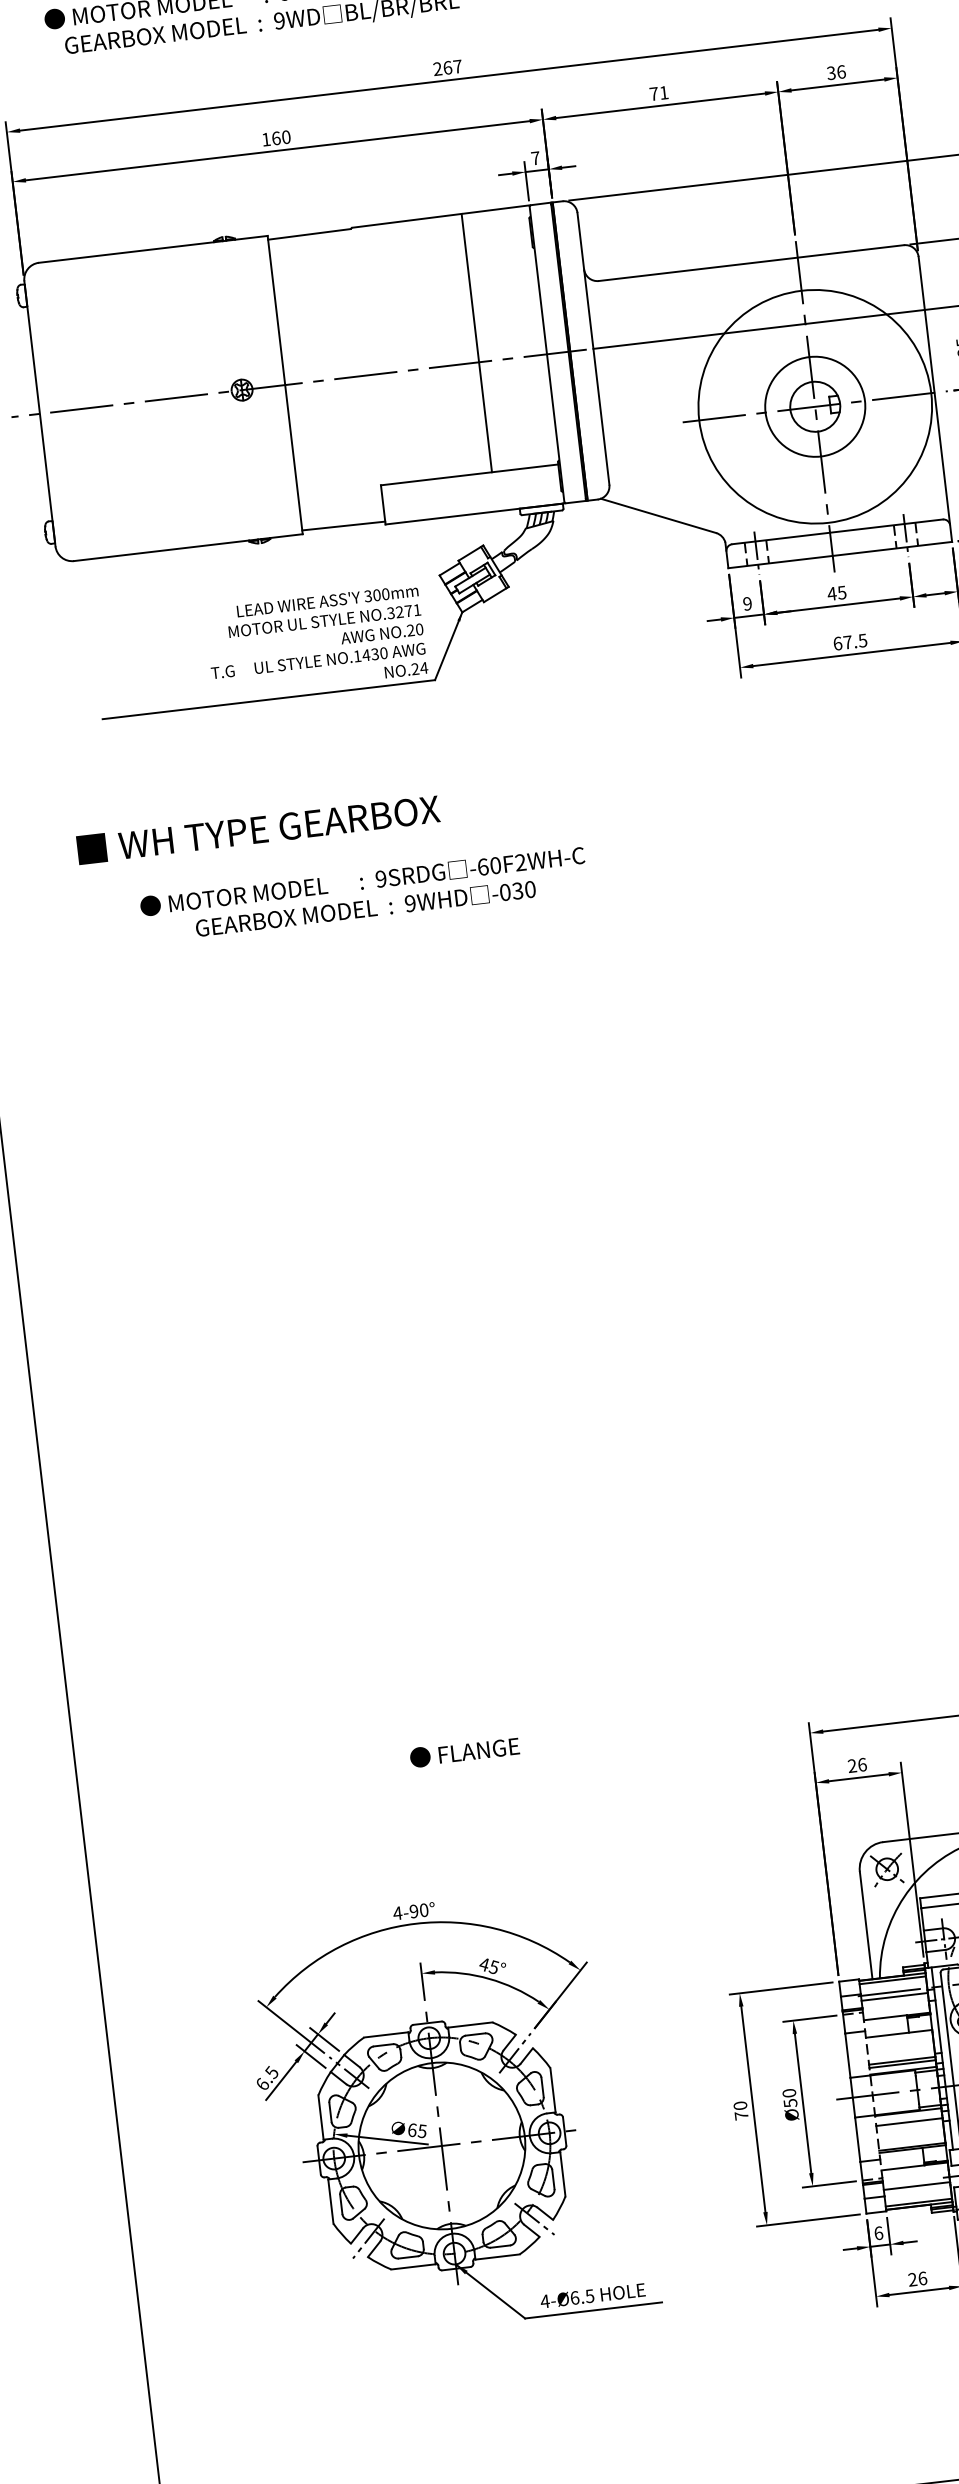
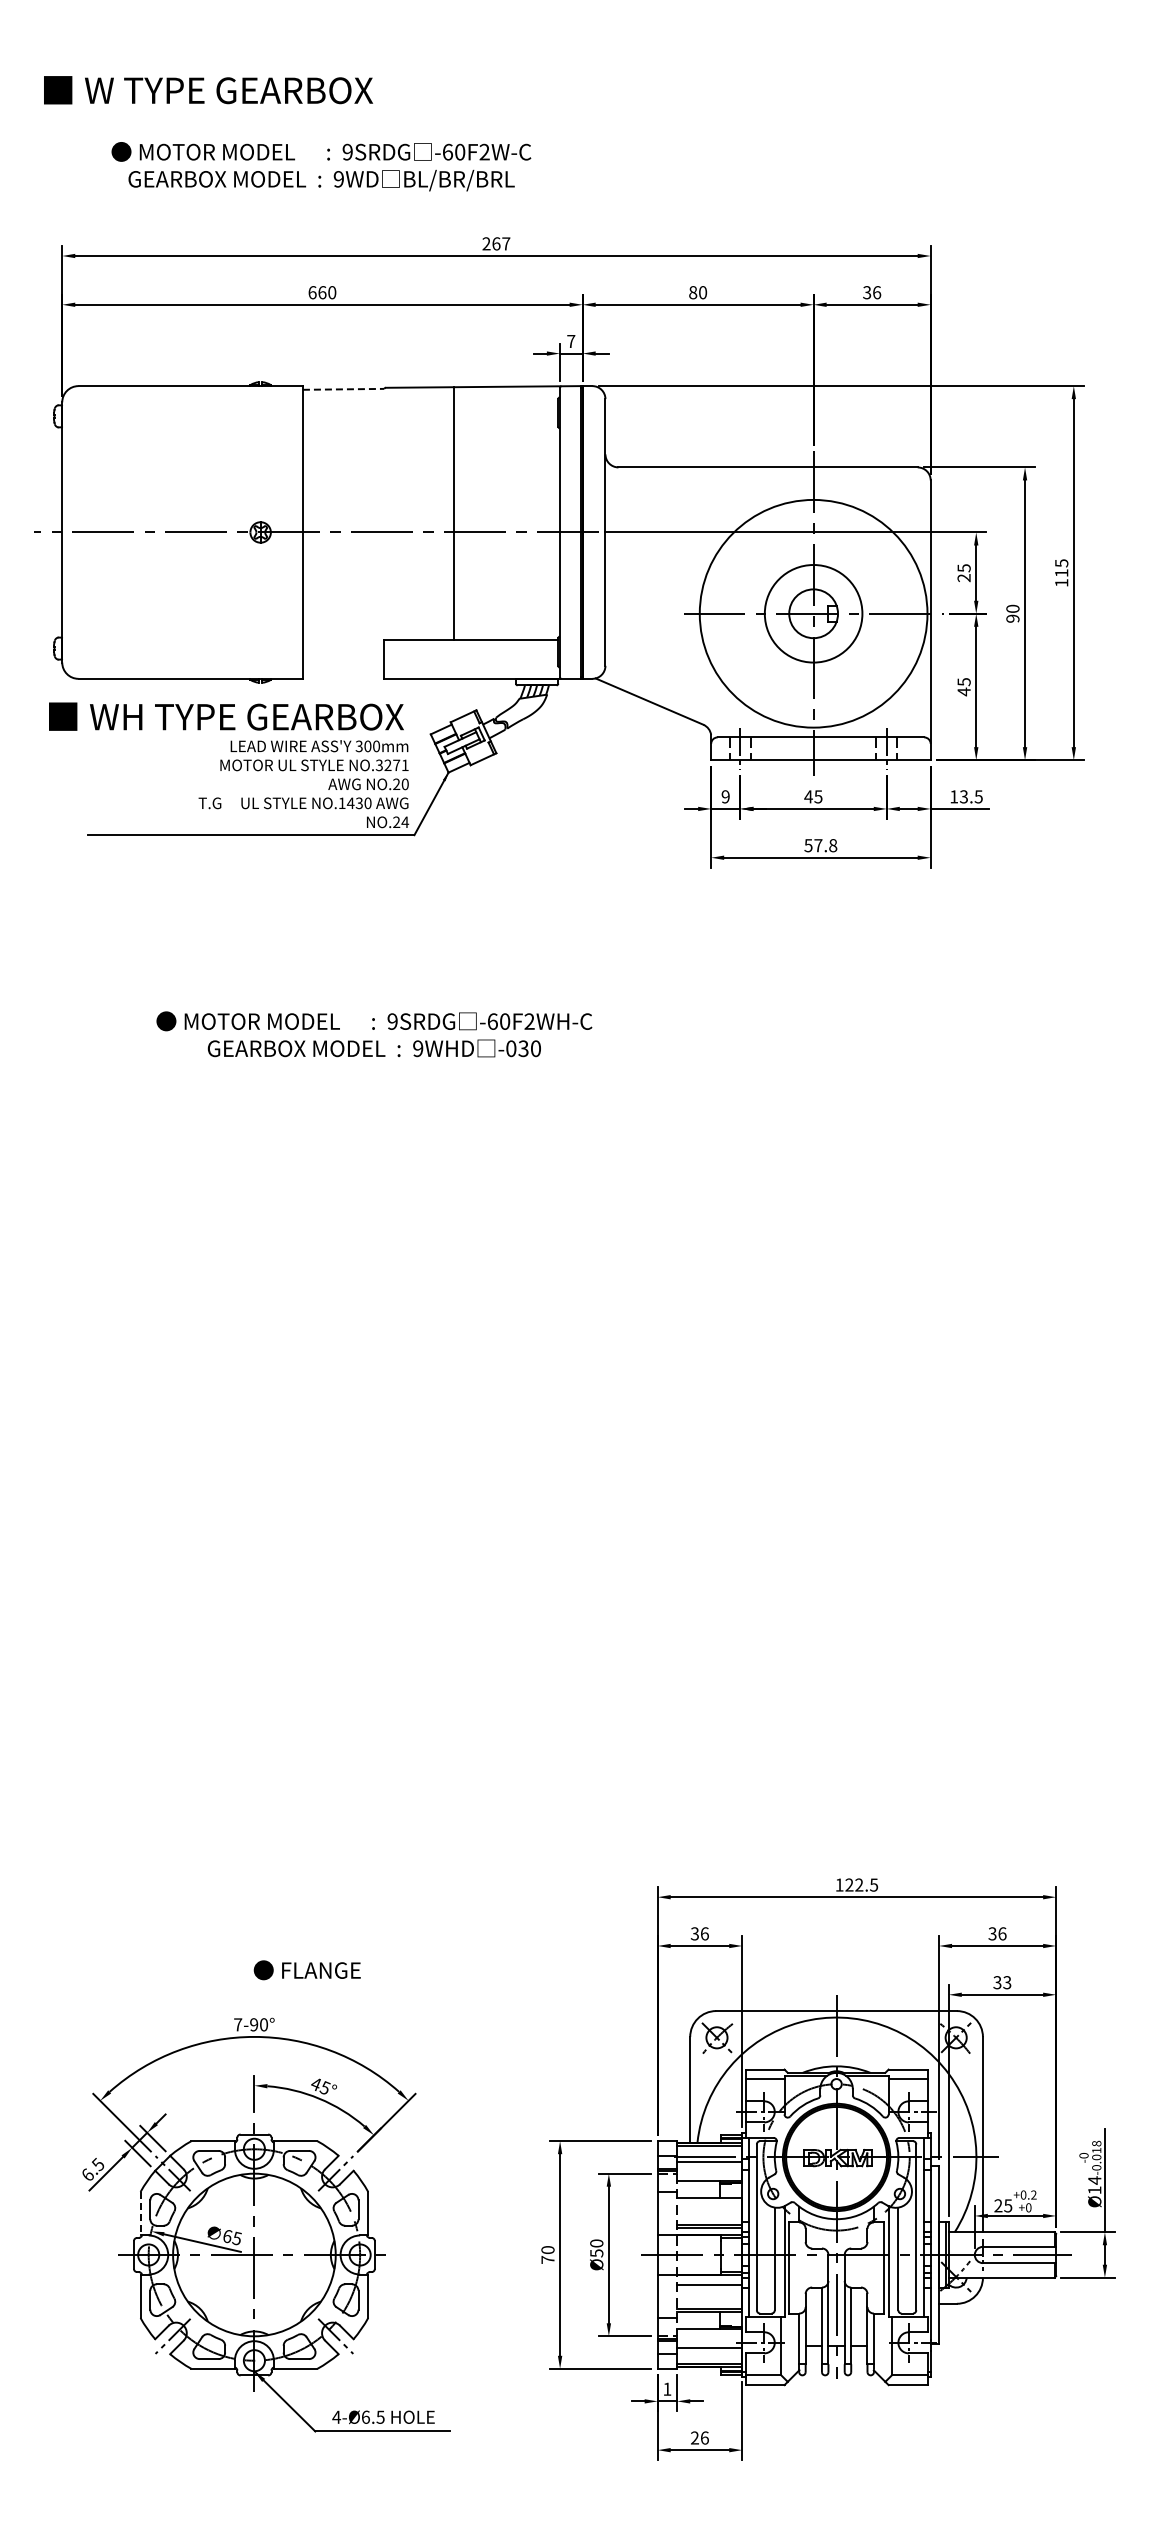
text: (659, 93) -> (698, 292), 71 -> 80
text: (266, 139) -> (312, 292), 160 -> 660
line: (309, 234) -> (343, 389), solid -> dashed
line: (477, 342) -> (454, 513), moved
line: (343, 525) -> (343, 675), removed
text: (850, 642) -> (820, 845), 67.5 -> 57.8
text: (258, 829) -> (226, 716), moved
text: (364, 894) -> (374, 1034), moved
text: (463, 1752) -> (306, 1970), moved
text: (851, 1766) -> (694, 1934), 26 -> 36
text: (397, 1913) -> (237, 2024), 4-90° -> 7-90°
line: (320, 2117) -> (140, 2213), solid -> dashed
text: (878, 2232) -> (667, 2388), 6 -> 1

